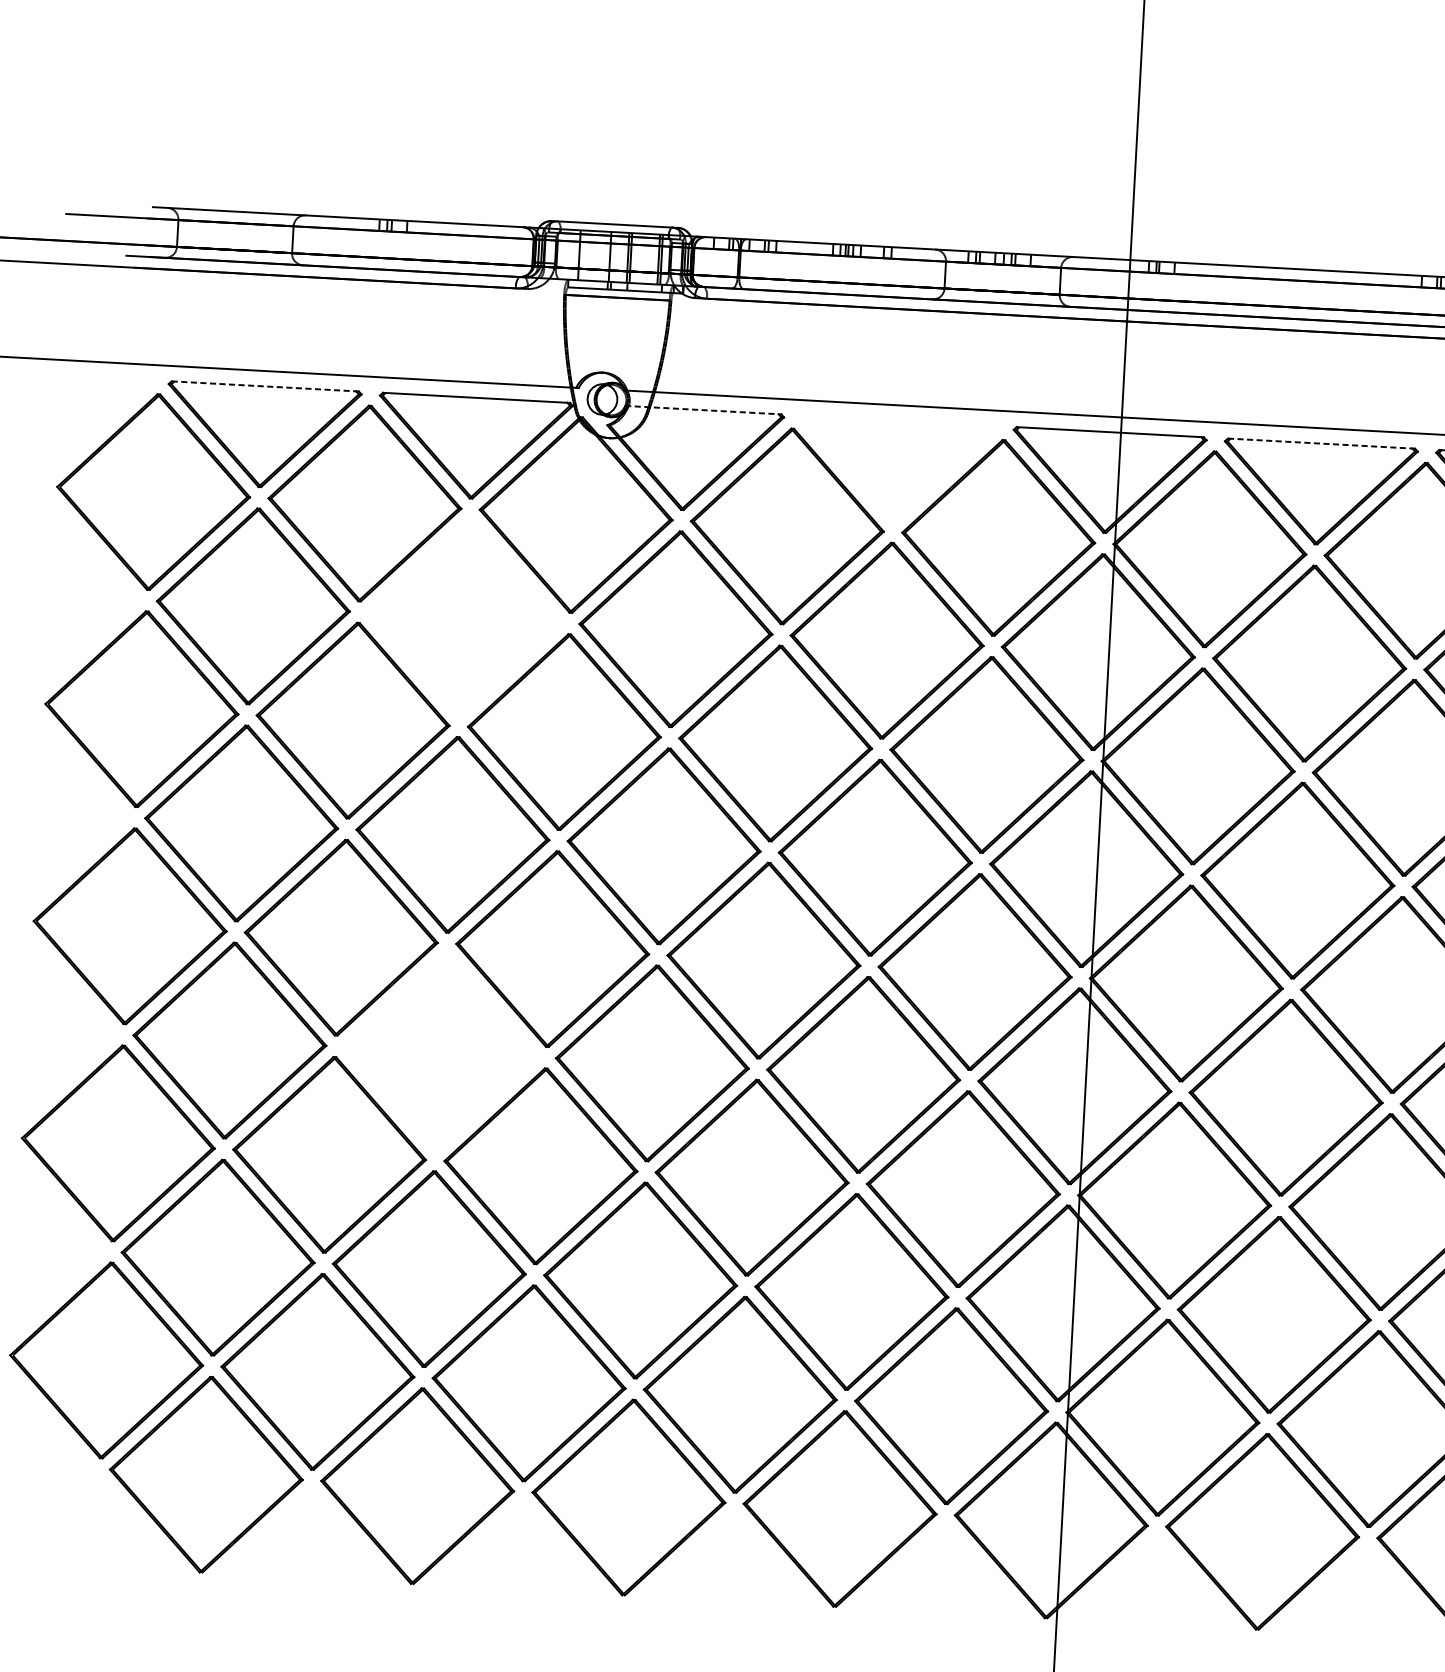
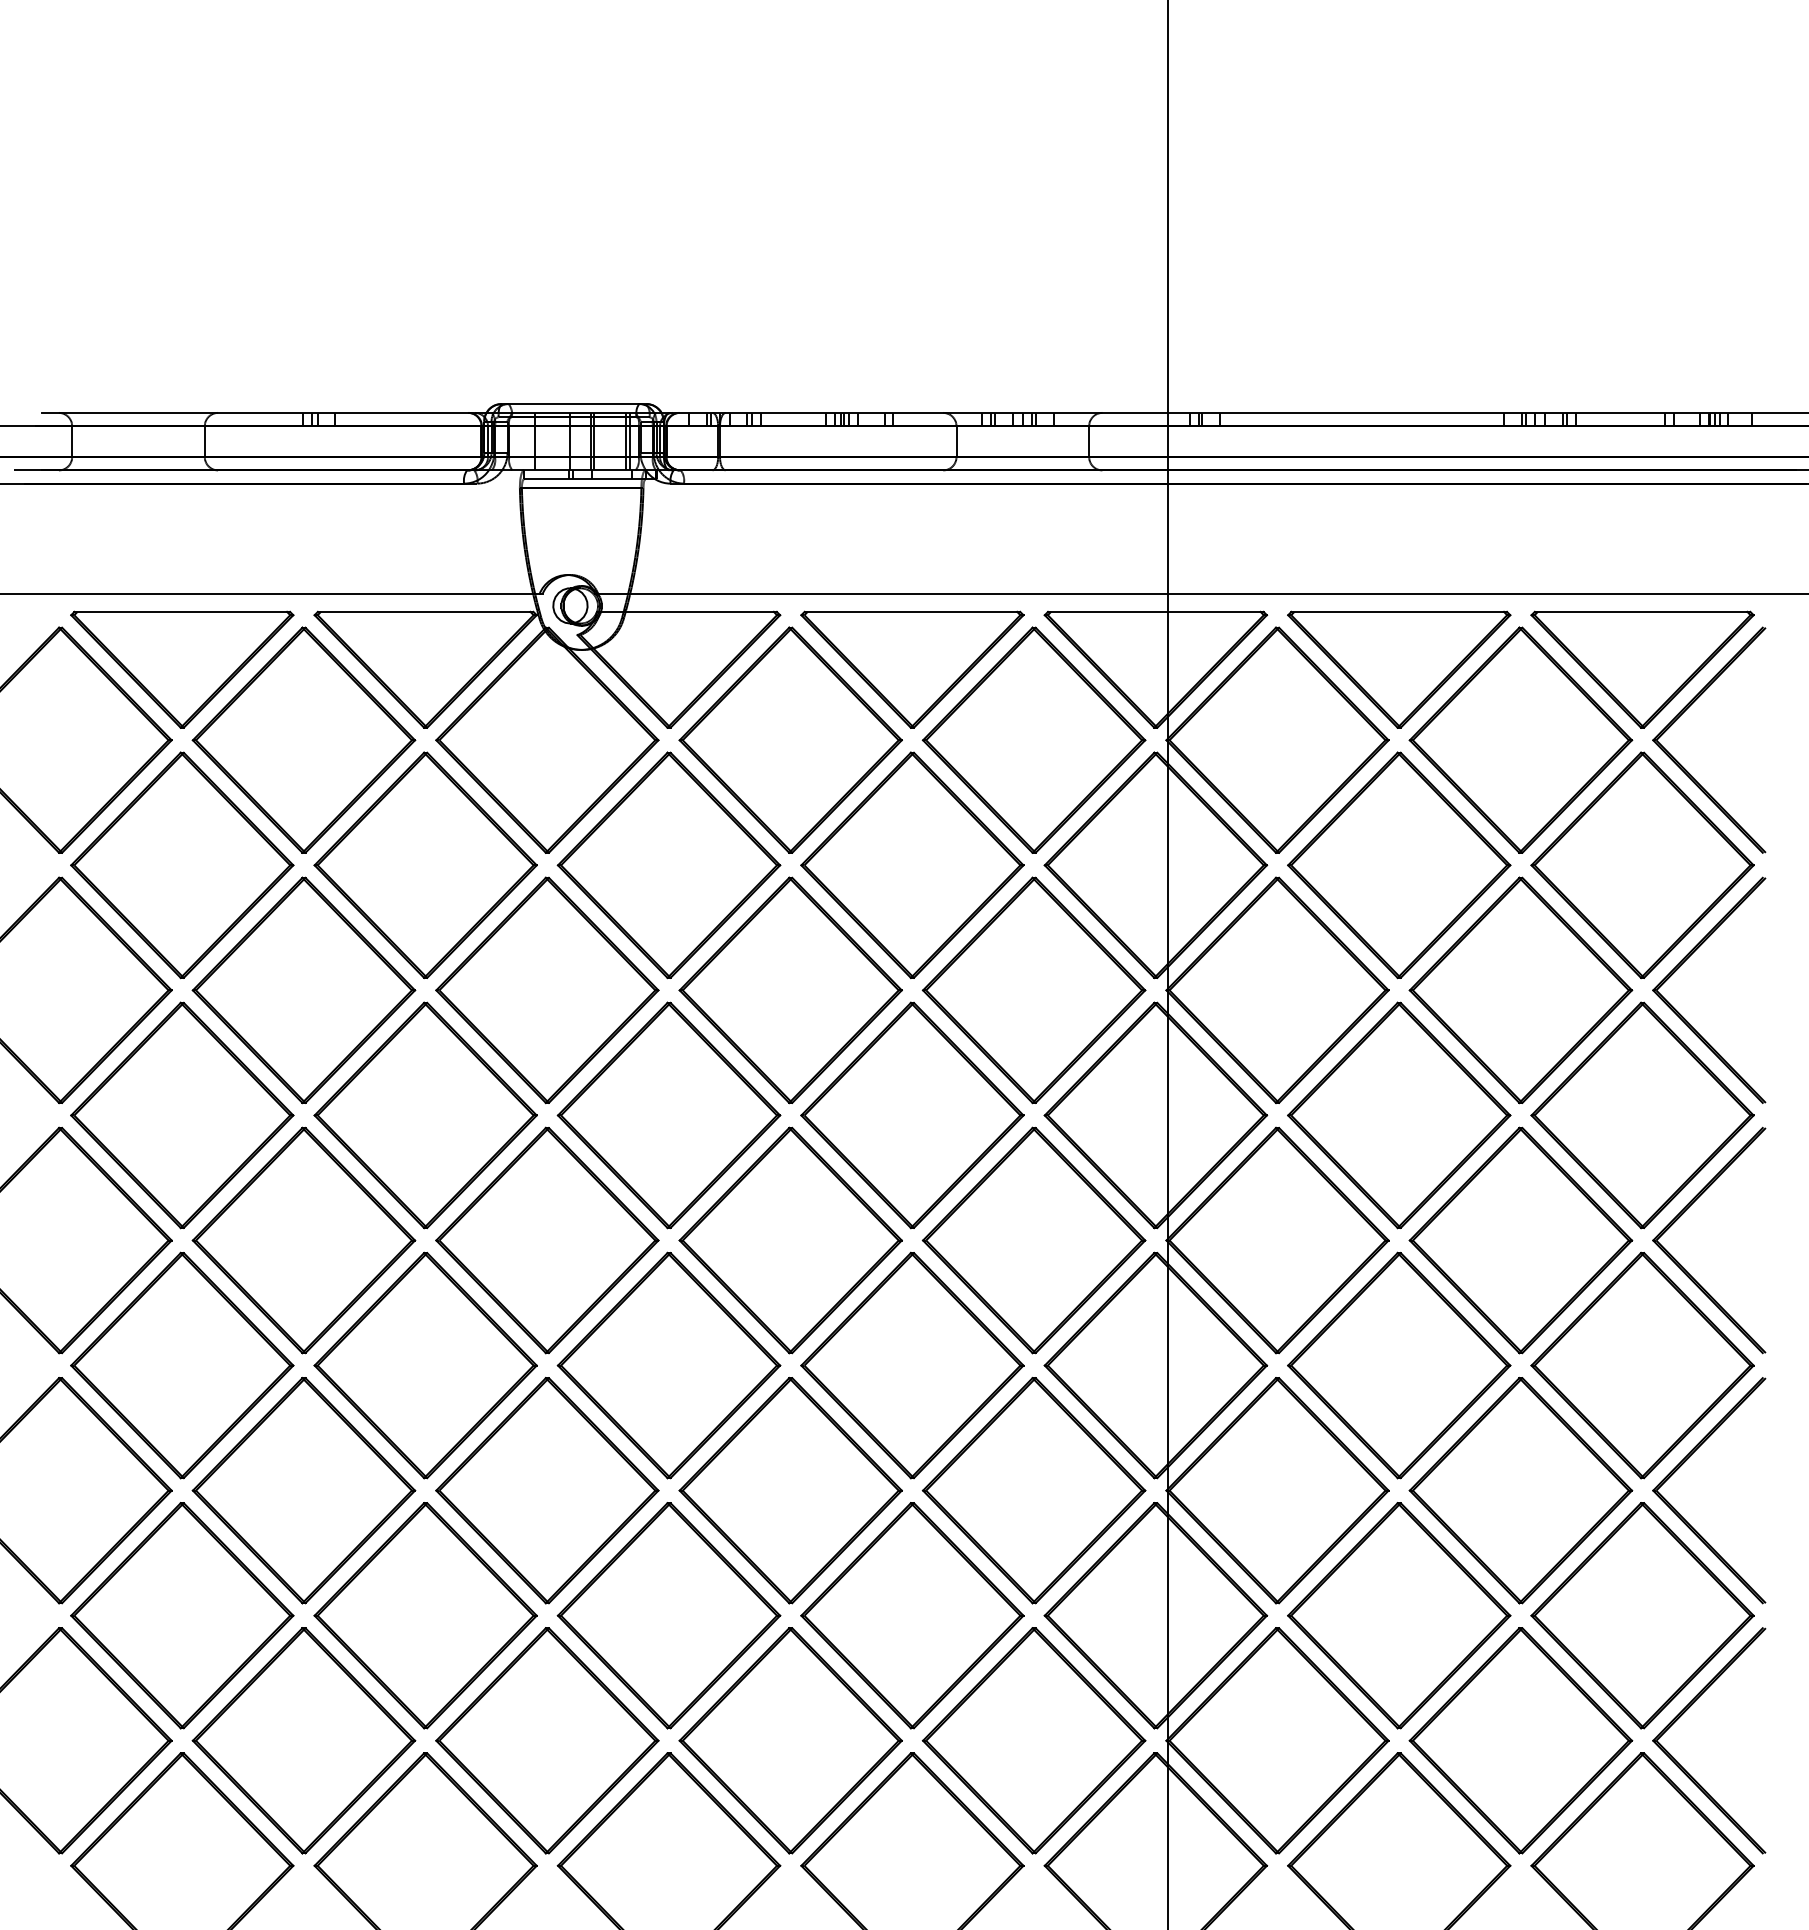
line: (264, 386) -> (181, 611), dashed -> solid
line: (702, 409) -> (685, 611), dashed -> solid
line: (1320, 443) -> (1398, 611), dashed -> solid
part: (896, 470) -> (912, 669), added
part: (464, 617) -> (425, 865), added
part: (440, 1051) -> (425, 1365), added

